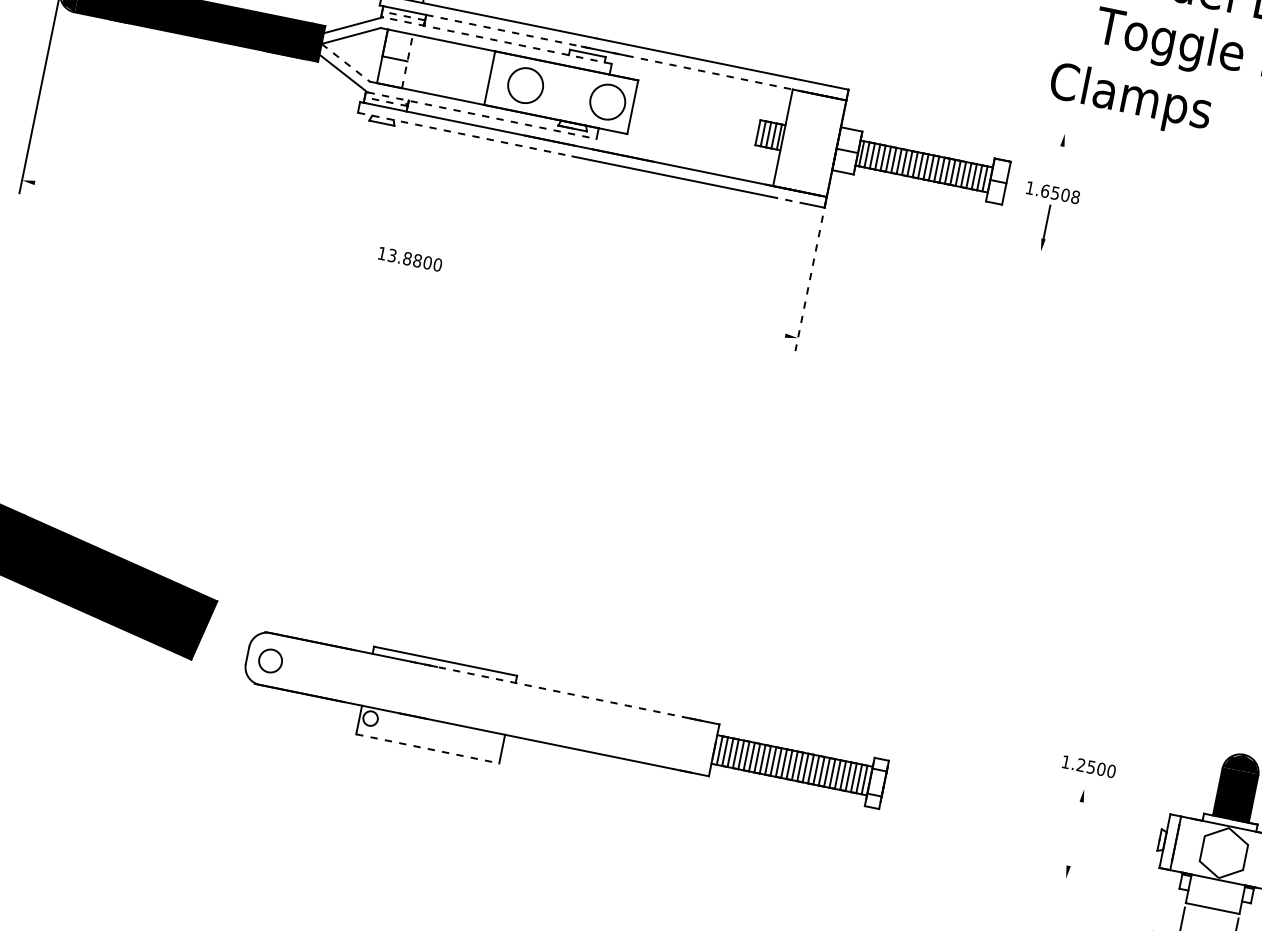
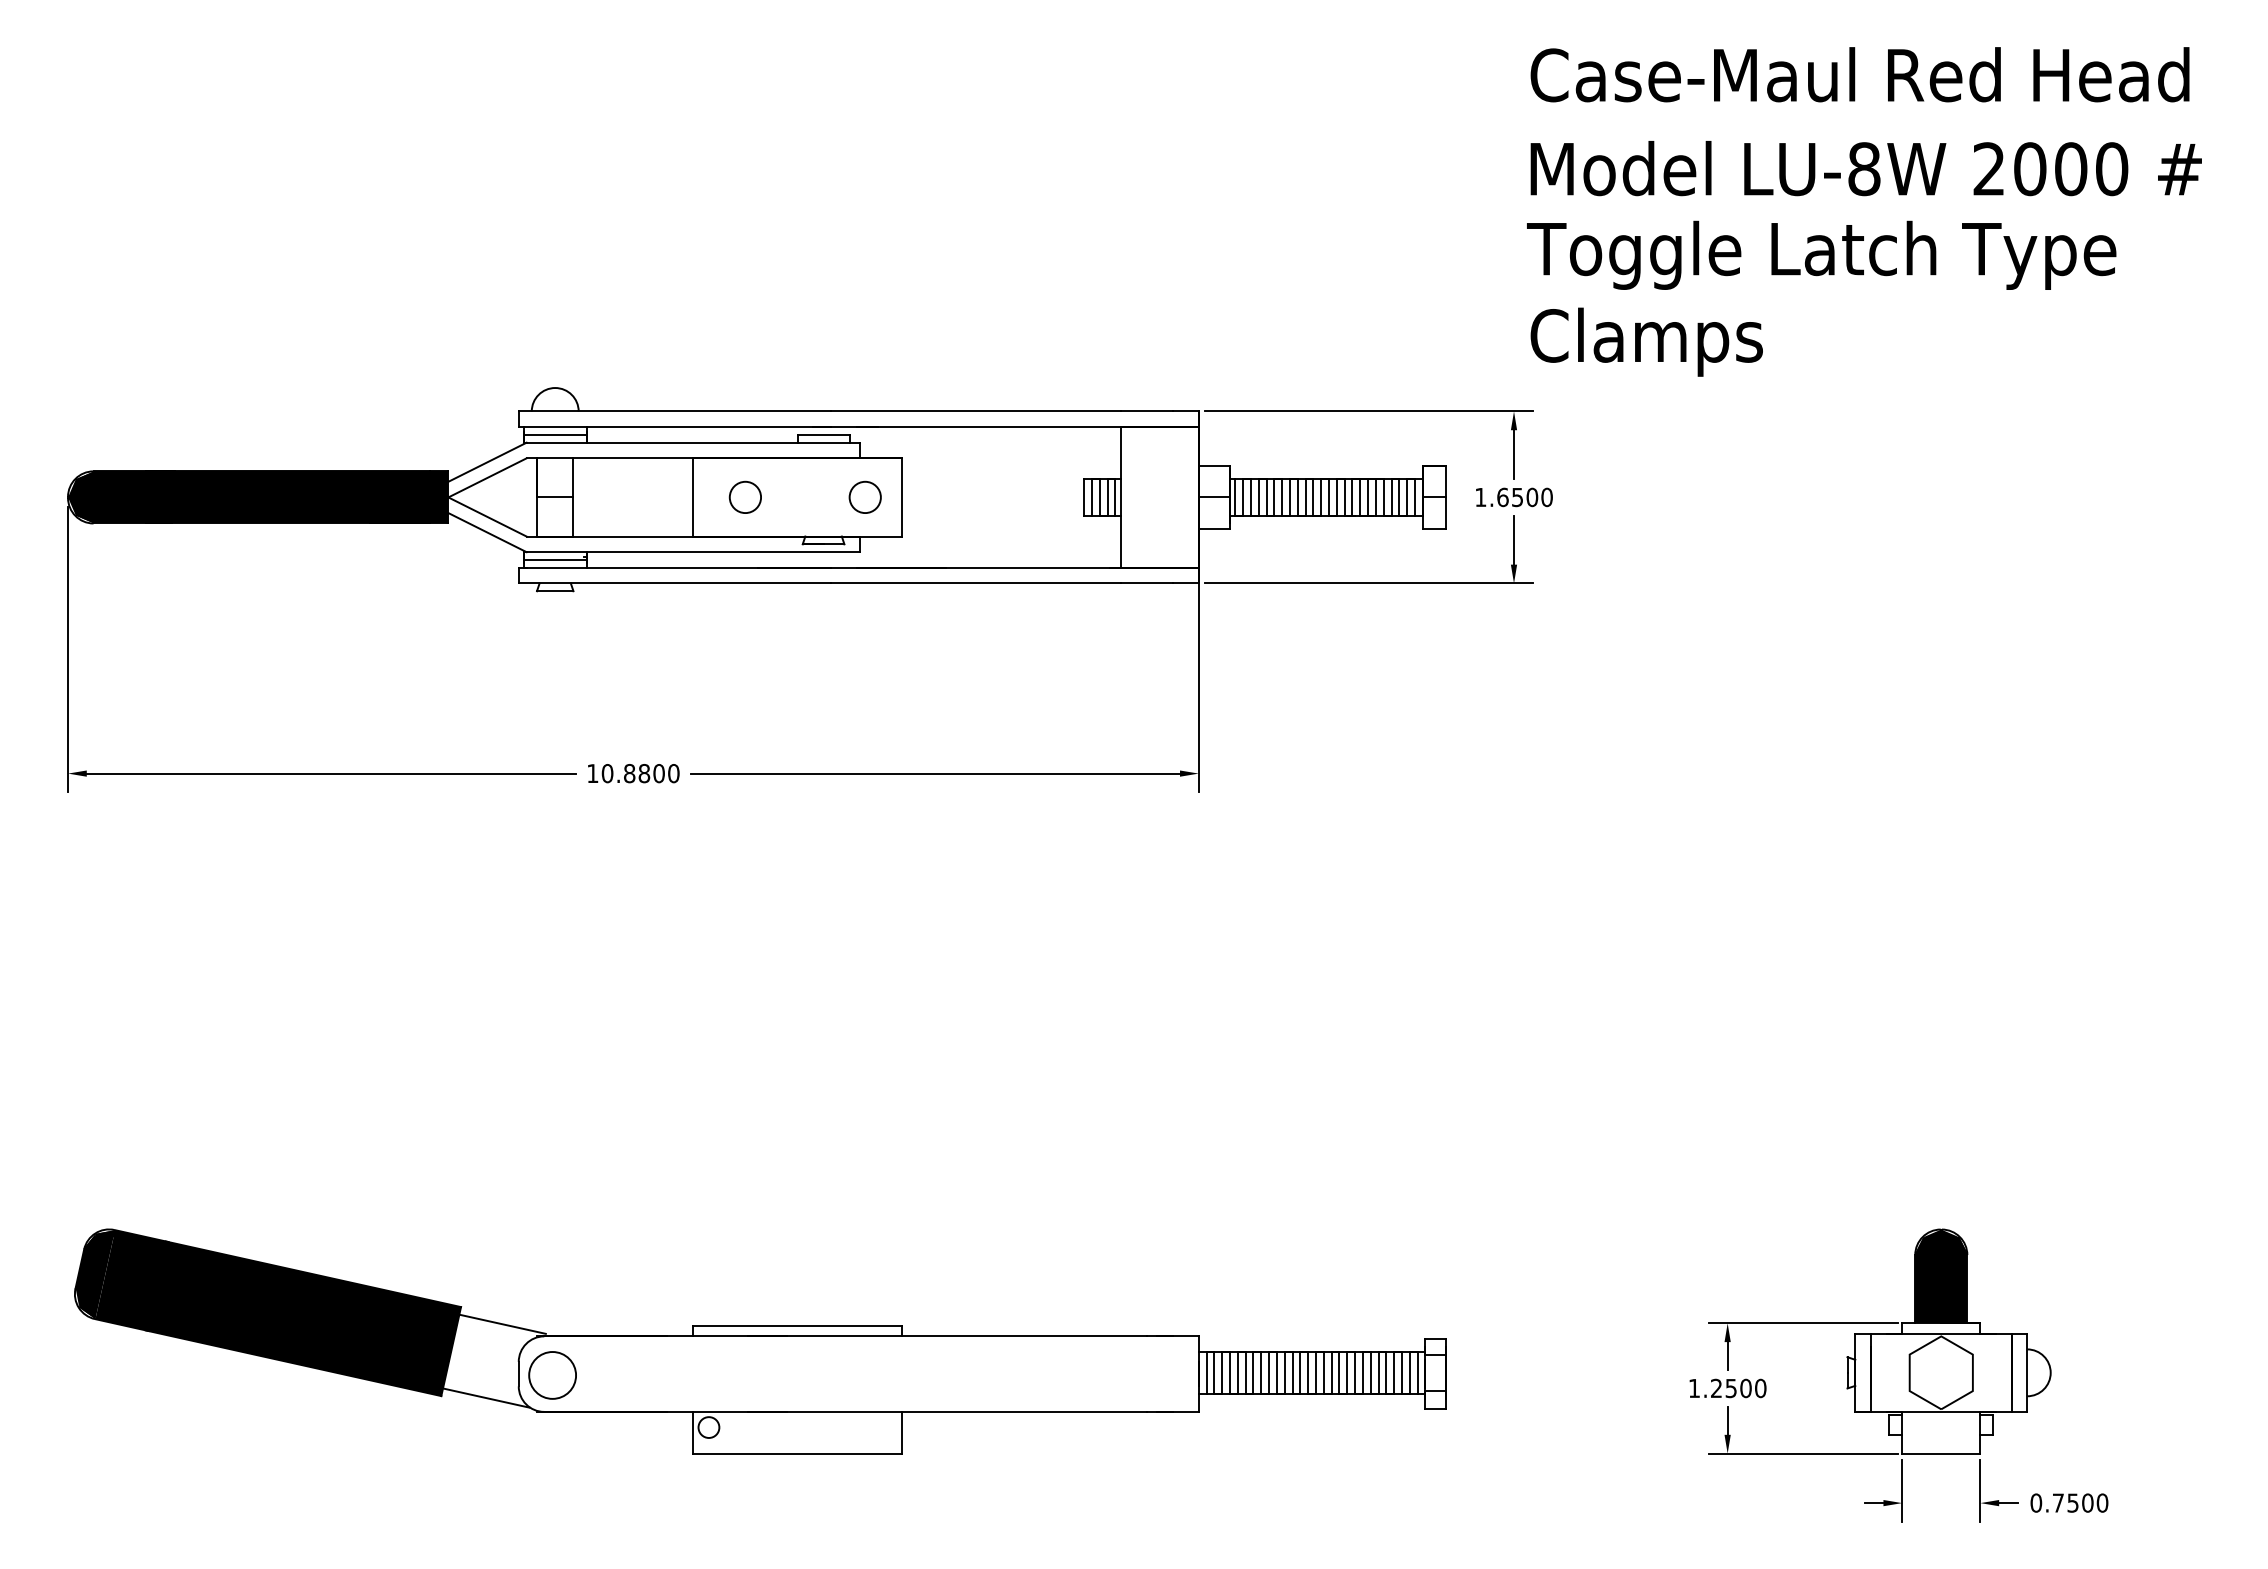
line: (403, 15) -> (554, 434), dashed -> solid
line: (510, 32) -> (709, 427), dashed -> solid
line: (497, 40) -> (693, 442), dashed -> solid
line: (407, 60) -> (573, 496), dashed -> solid
line: (345, 62) -> (487, 516), dashed -> solid
line: (711, 73) -> (1002, 427), dashed -> solid
circle: (525, 84) -> (744, 496), size x0.62
text: (1130, 99) -> (1646, 341), moved
line: (385, 101) -> (554, 559), dashed -> solid
circle: (607, 102) -> (864, 497), size x0.62
line: (965, 113) -> (1368, 411), added
line: (482, 115) -> (693, 552), dashed -> solid
line: (465, 134) -> (675, 583), dashed -> solid
line: (1059, 163) -> (1514, 454), added
text: (1075, 197) -> (1546, 497), 1.6508 -> 1.6500
line: (788, 200) -> (1146, 583), dashed -> solid
line: (202, 216) -> (330, 773), added
line: (941, 231) -> (1368, 583), added
text: (392, 255) -> (607, 773), 13.8800 -> 10.8800
line: (810, 276) -> (1198, 683), dashed -> solid
line: (617, 301) -> (935, 773), added
line: (243, 618) -> (502, 1323), added
circle: (270, 661) -> (552, 1375), size x1.43
line: (222, 666) -> (486, 1397), added
line: (547, 689) -> (947, 1336), dashed -> solid
line: (428, 748) -> (798, 1453), dashed -> solid
text: (1088, 766) -> (1727, 1388), moved
line: (1136, 800) -> (1803, 1323), added
line: (1079, 811) -> (1727, 1355), added
line: (1070, 855) -> (1727, 1420), added
line: (1118, 889) -> (1803, 1453), added

